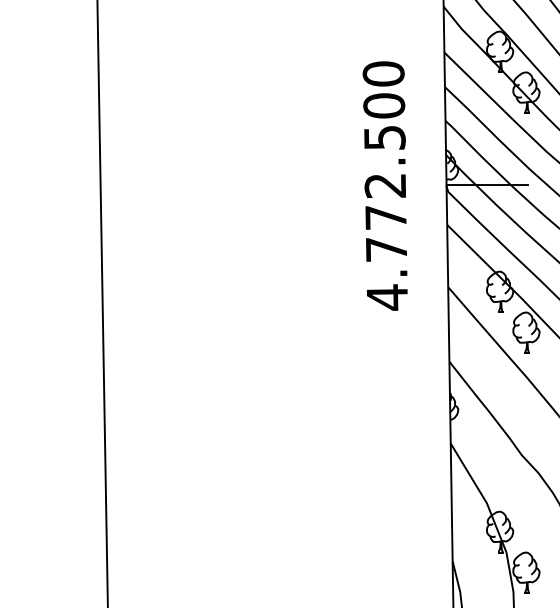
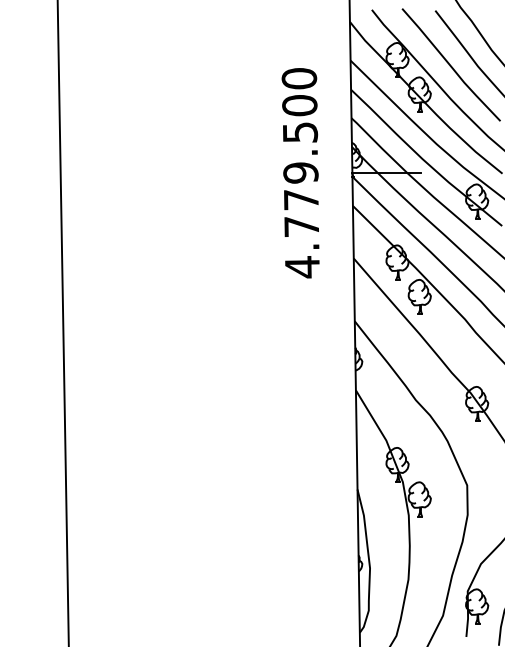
text: (385, 185) -> (300, 172), 4.772.500 -> 4.779.500

